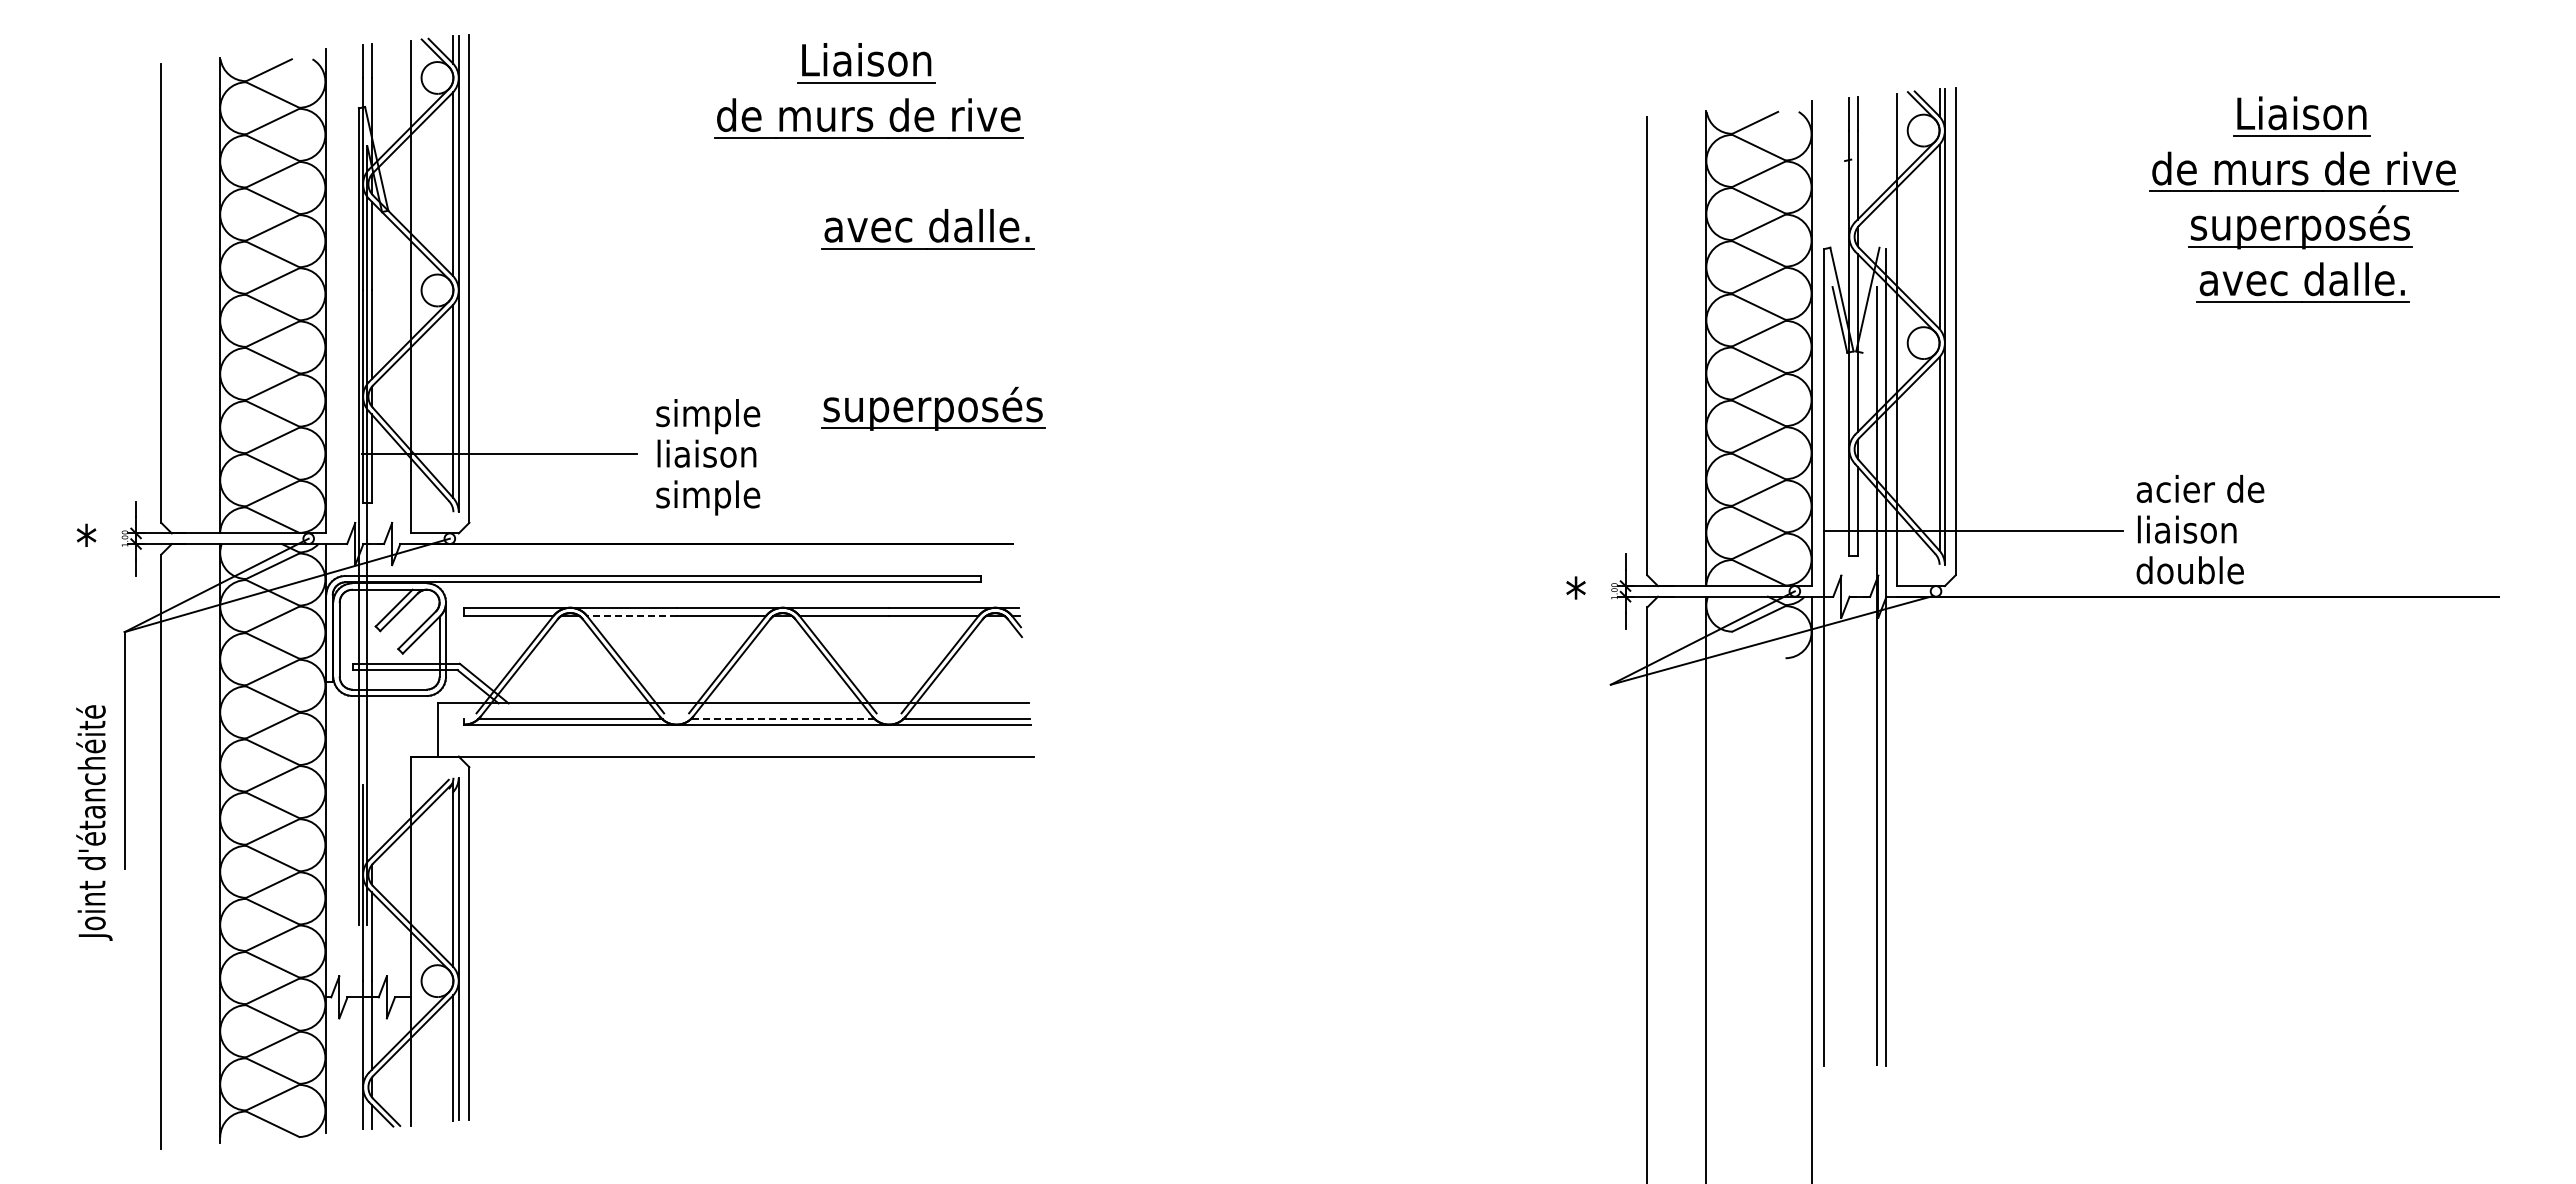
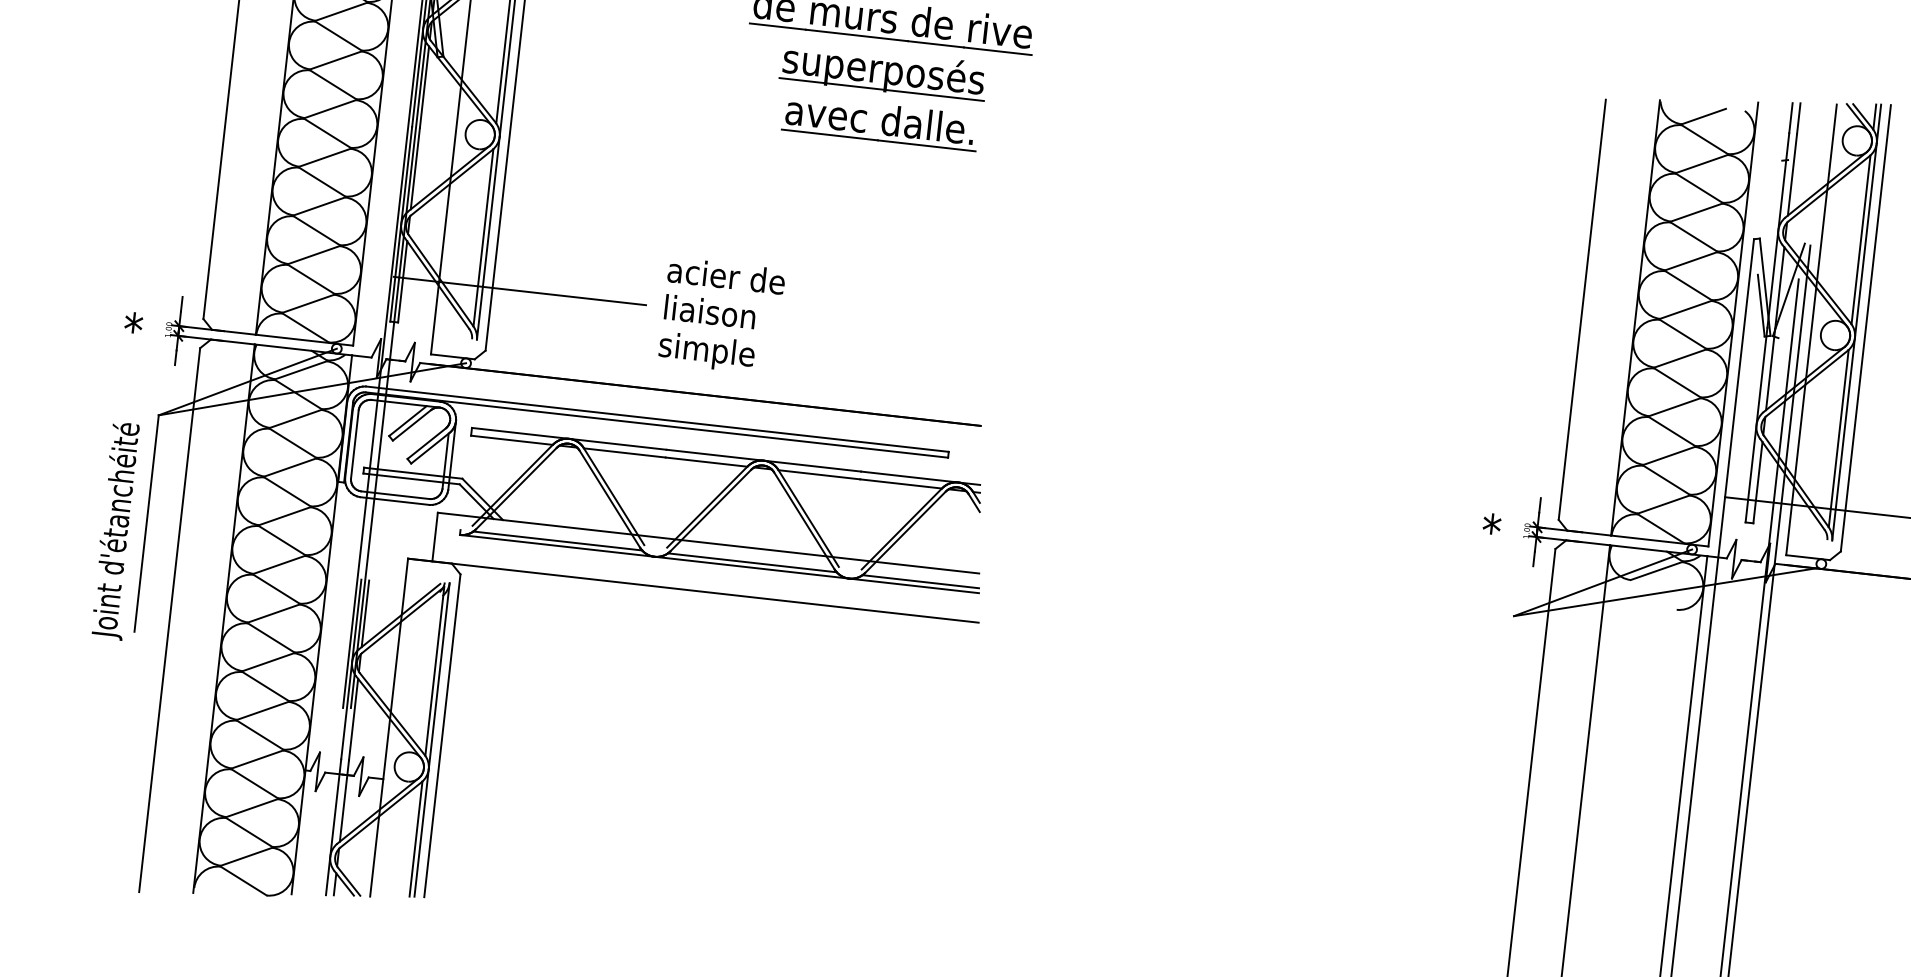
part: (927, 229) -> (880, 123), moved
part: (933, 408) -> (884, 71), moved
text: (720, 416) -> (726, 279), simple -> acier de
line: (631, 616) -> (624, 453), dashed -> solid
line: (782, 719) -> (752, 562), dashed -> solid
line: (371, 820) -> (365, 613), added
text: (94, 822) -> (117, 530), moved

